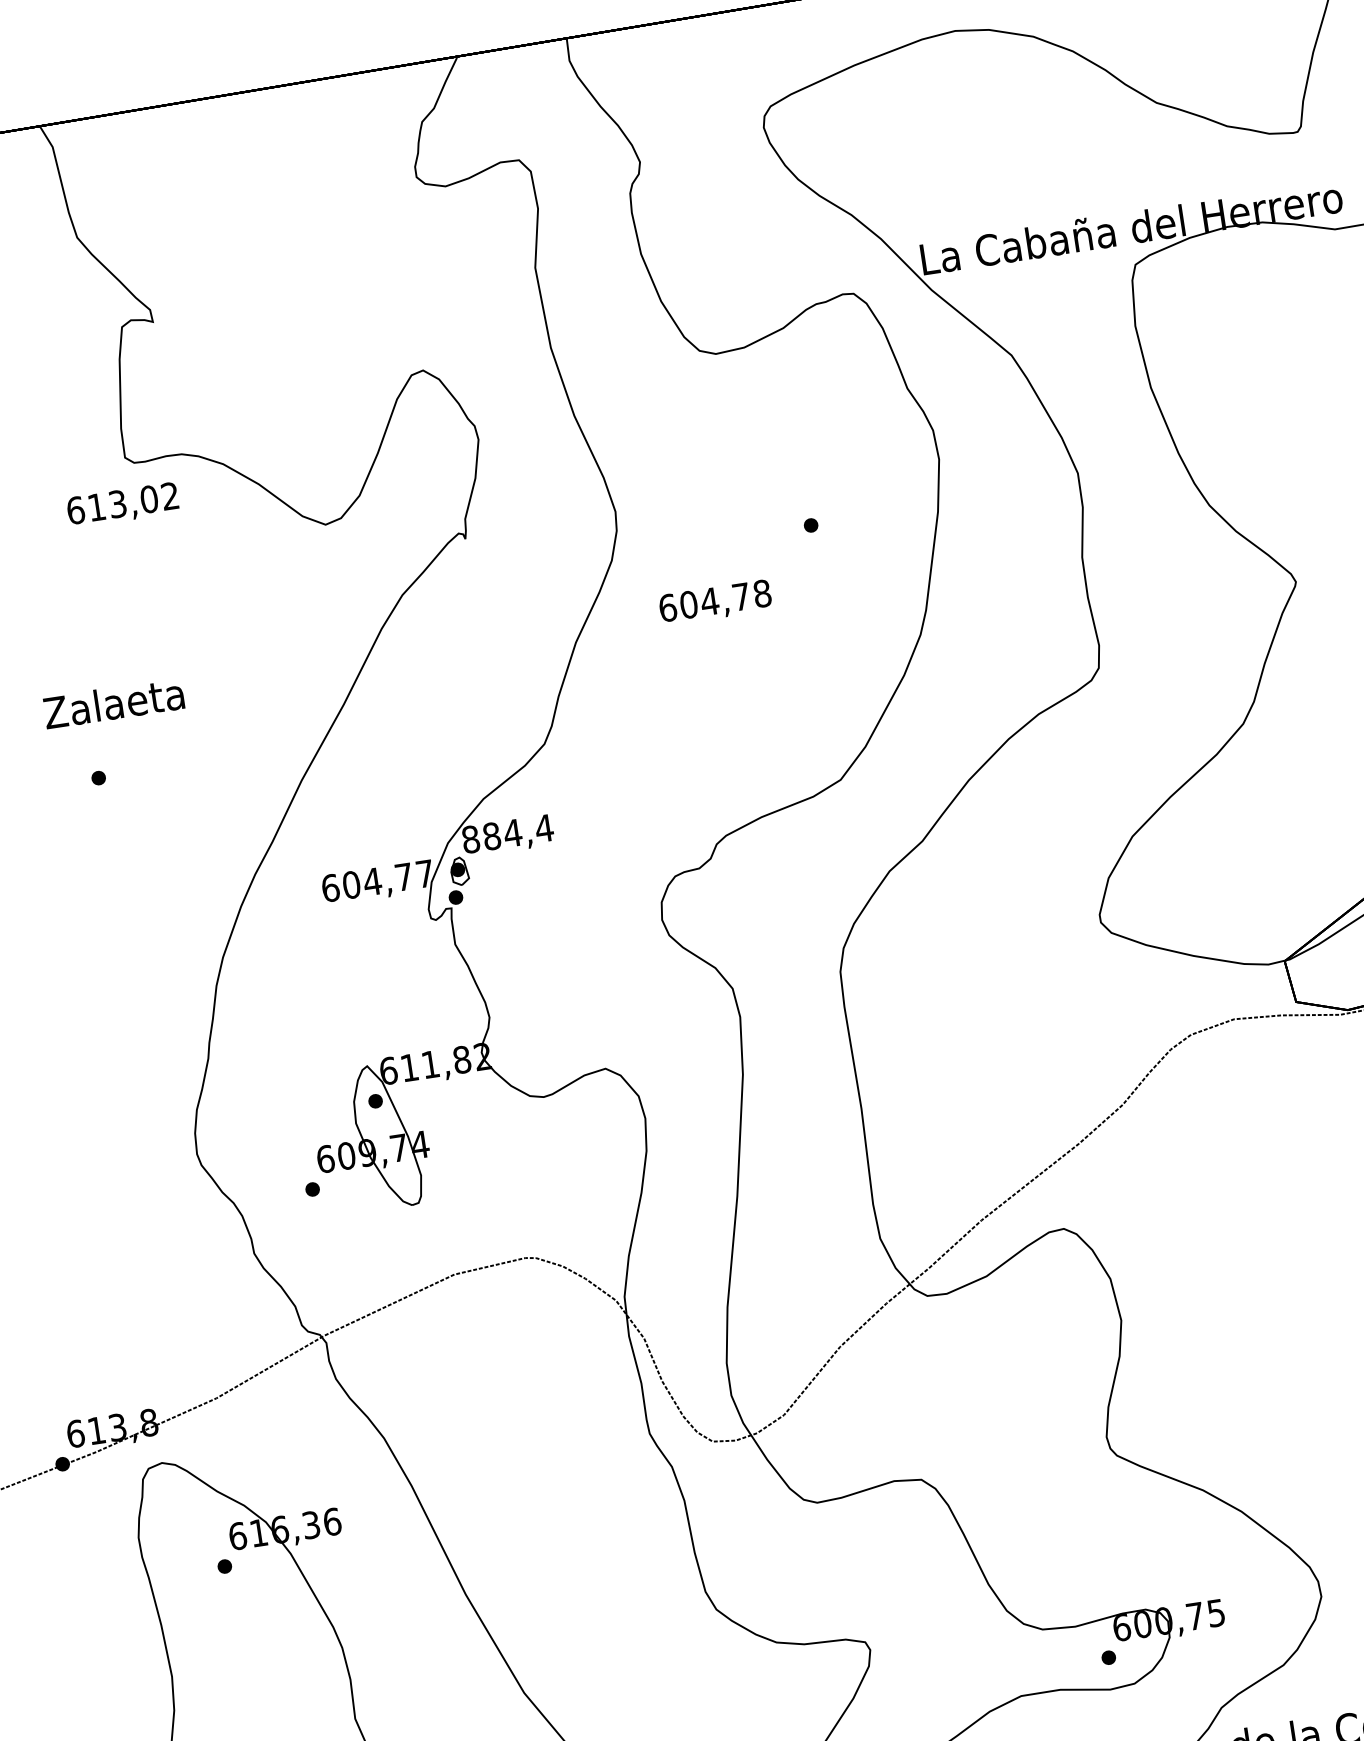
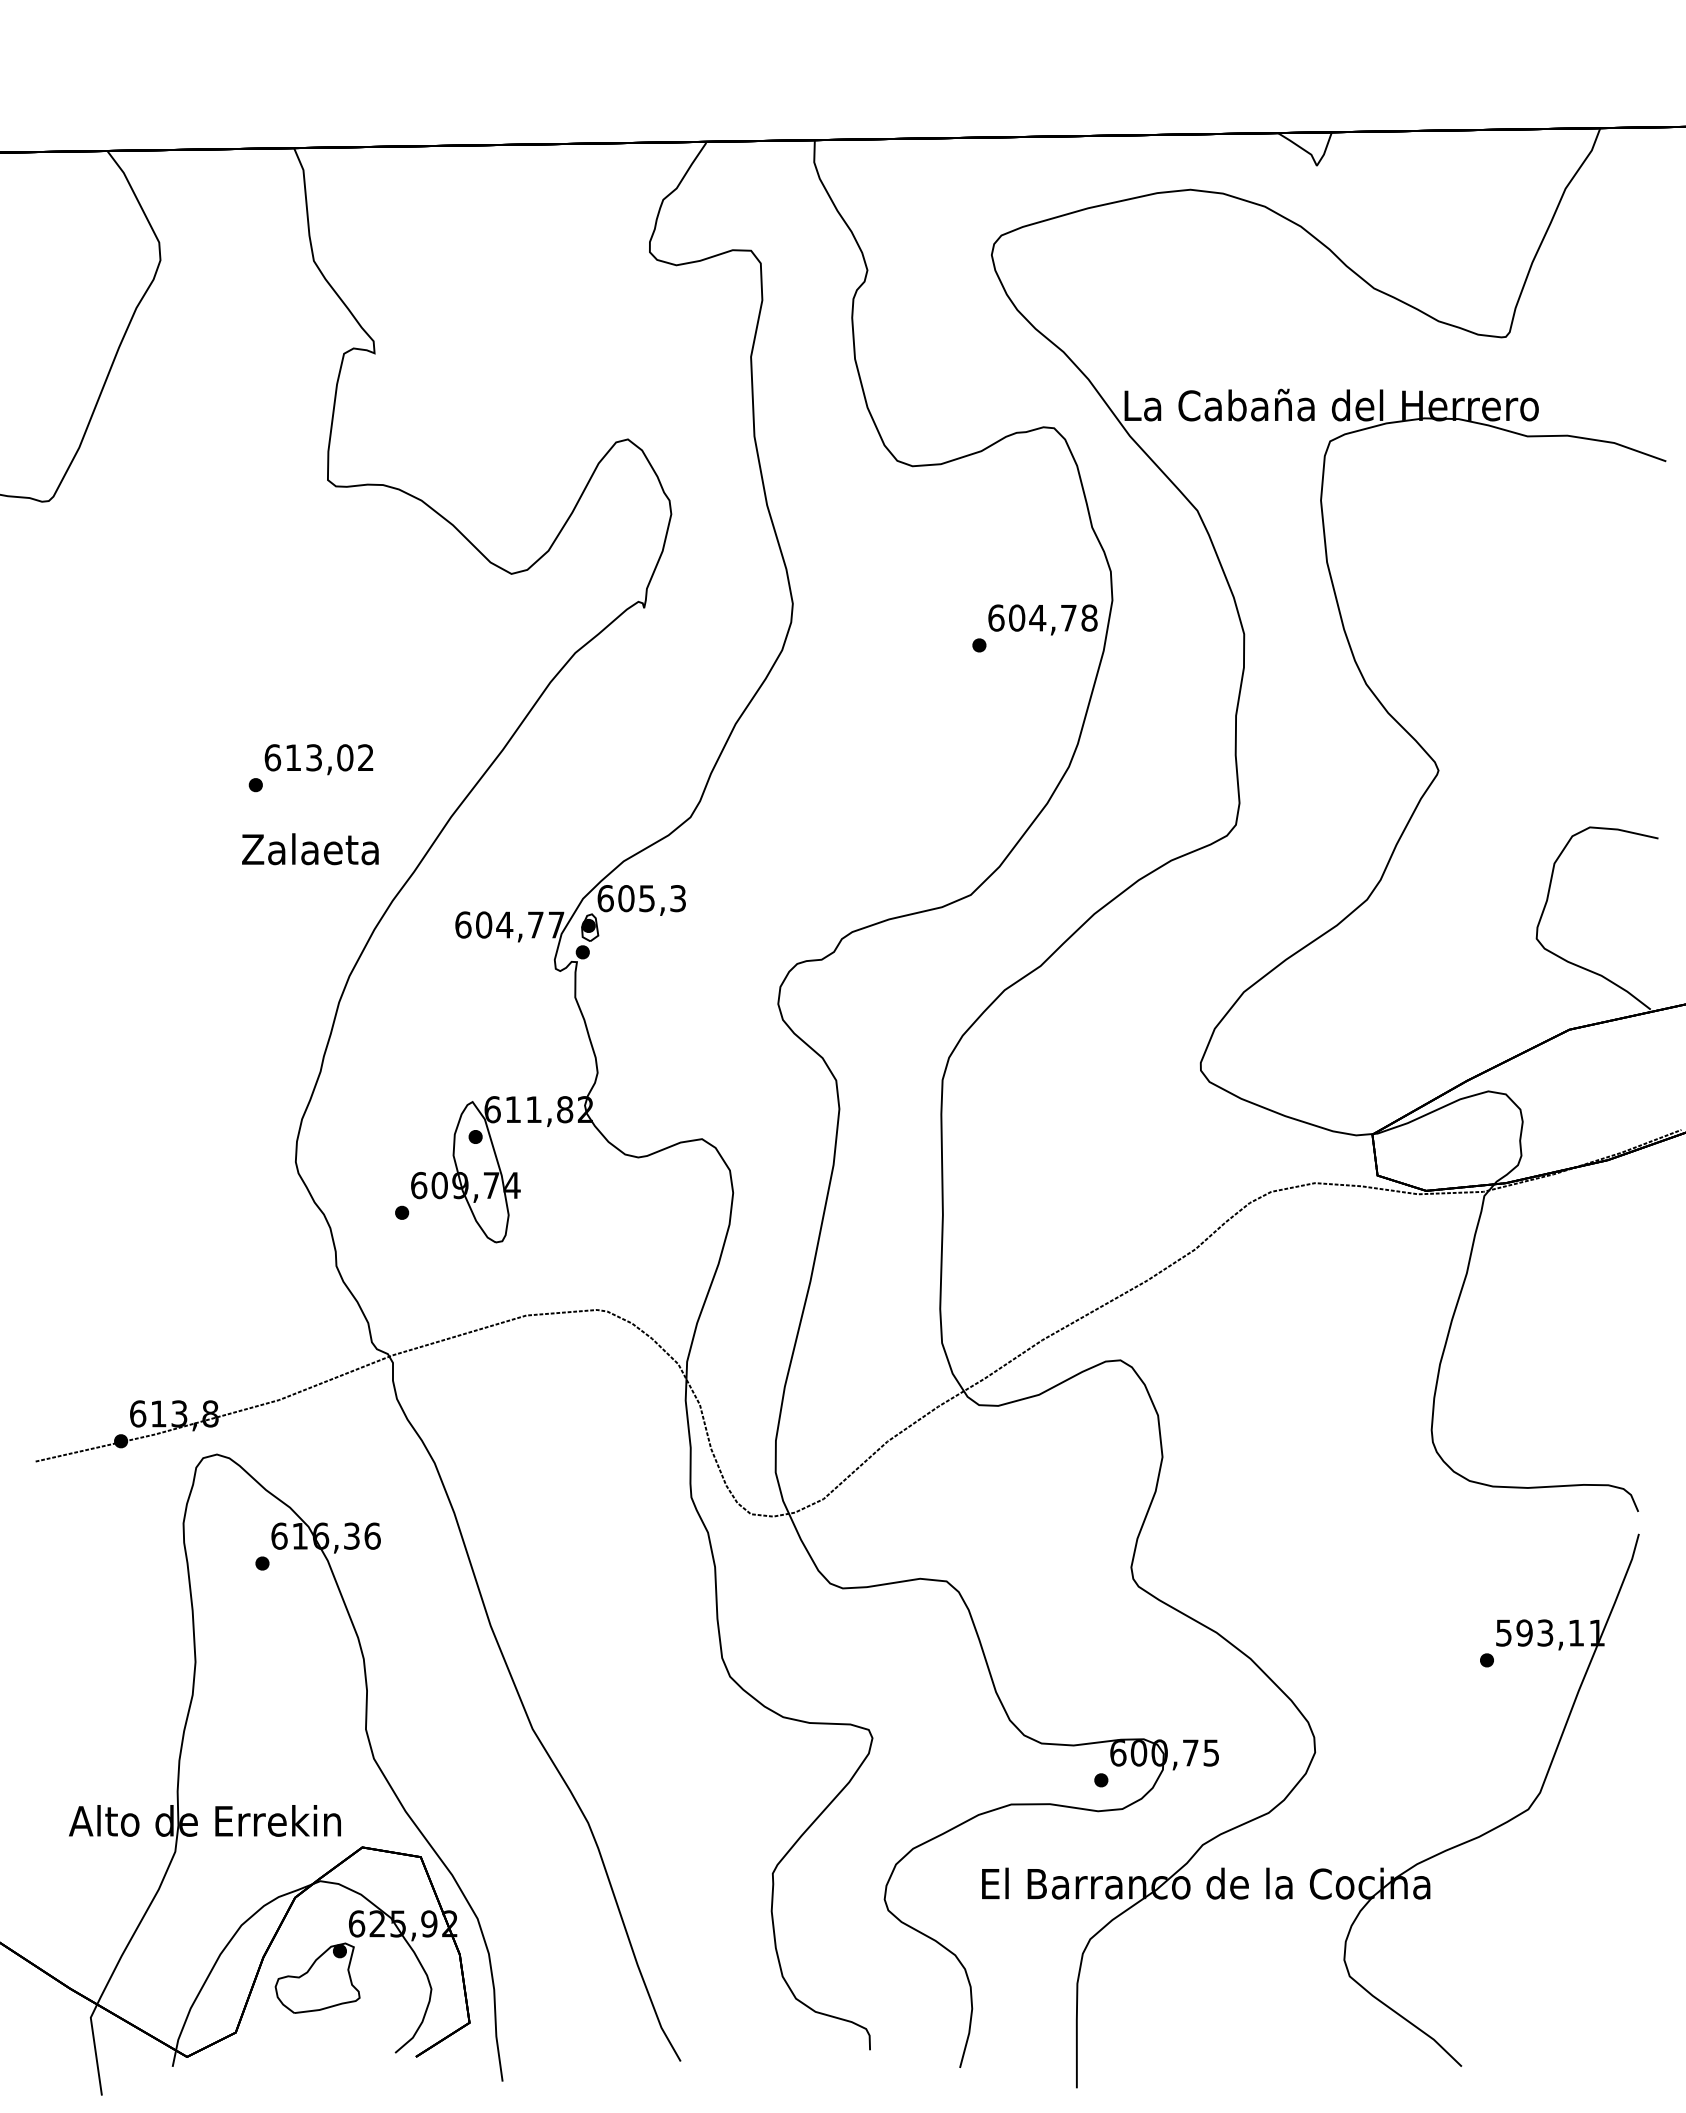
text: (122, 505) -> (318, 759), moved
text: (714, 602) -> (1042, 619), moved
text: (114, 703) -> (310, 849), moved
text: (507, 833) -> (641, 898), 884,4 -> 605,3

